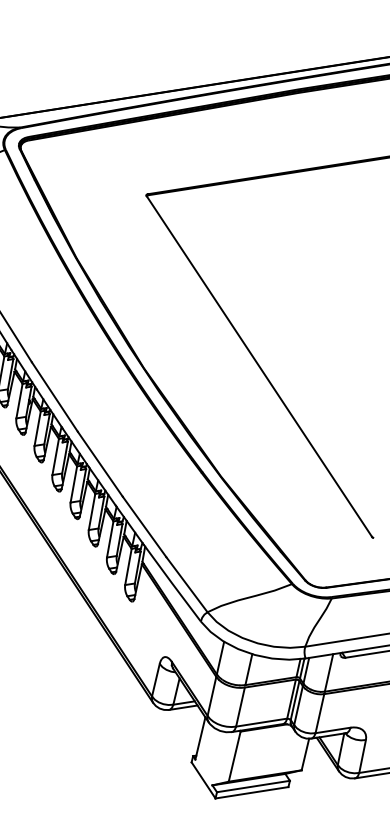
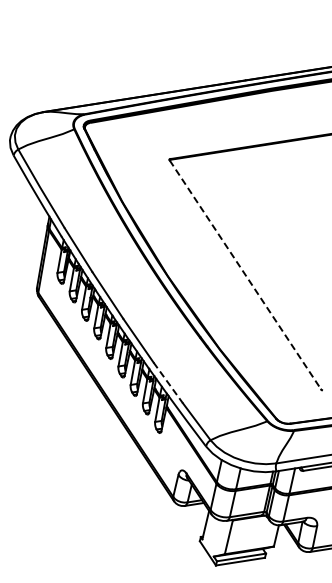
line: (259, 367) -> (245, 275), solid -> dashed
line: (144, 527) -> (168, 383), solid -> dashed

